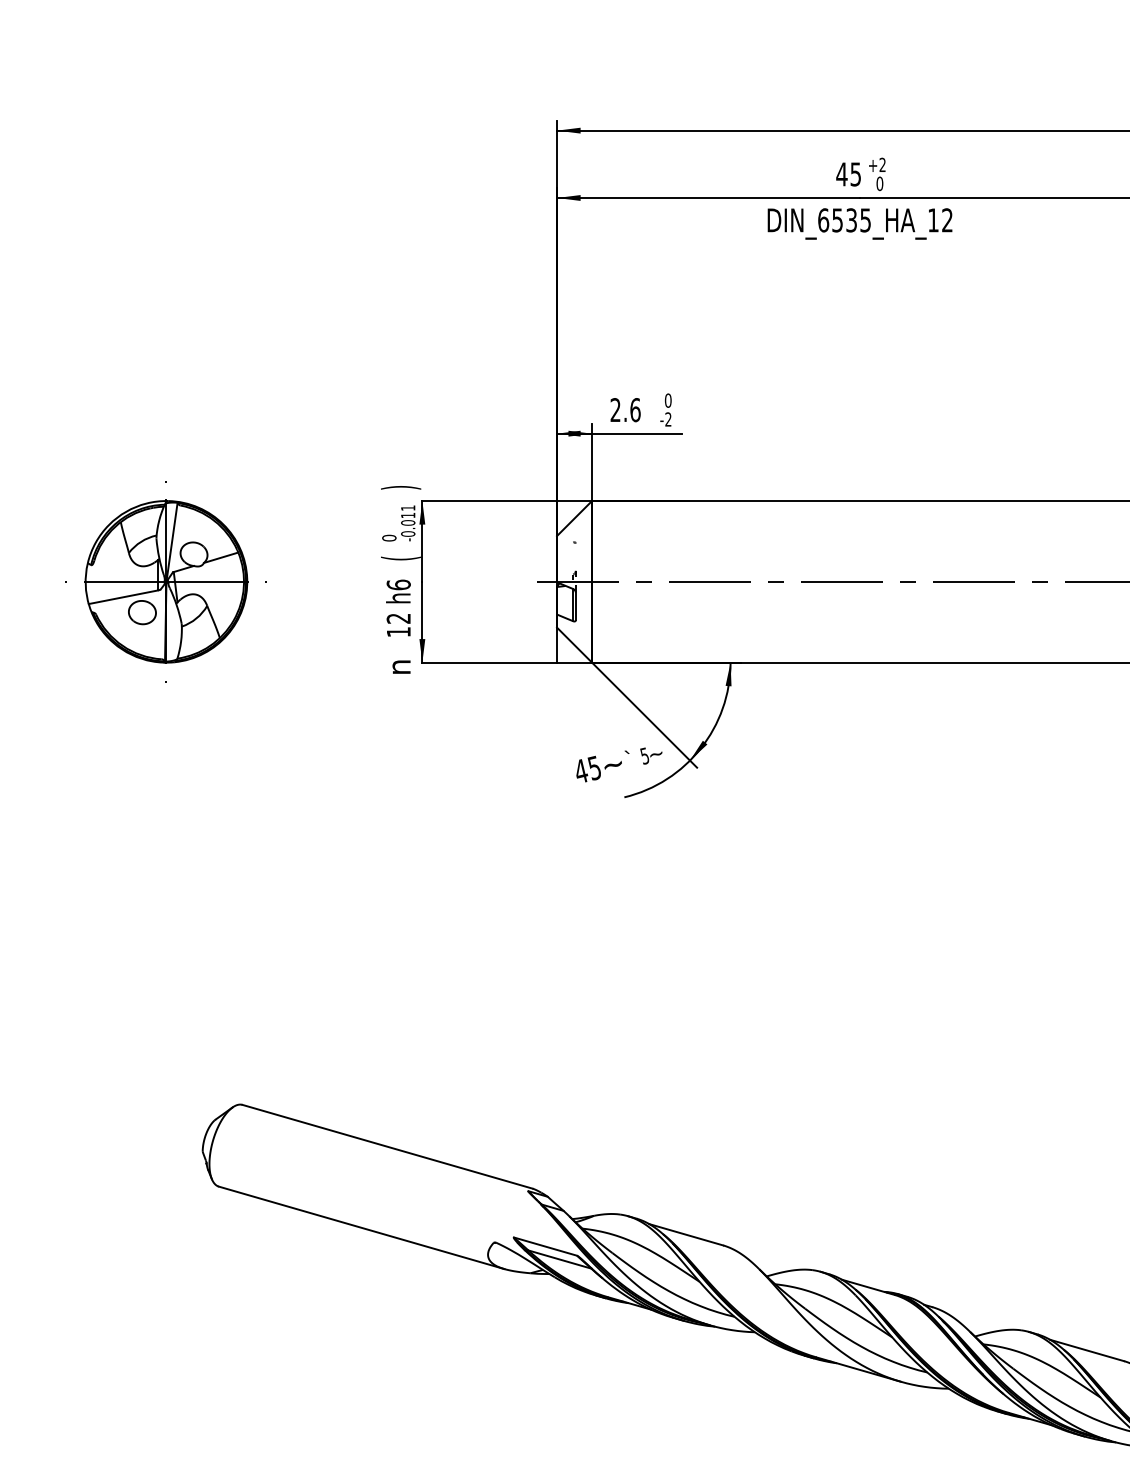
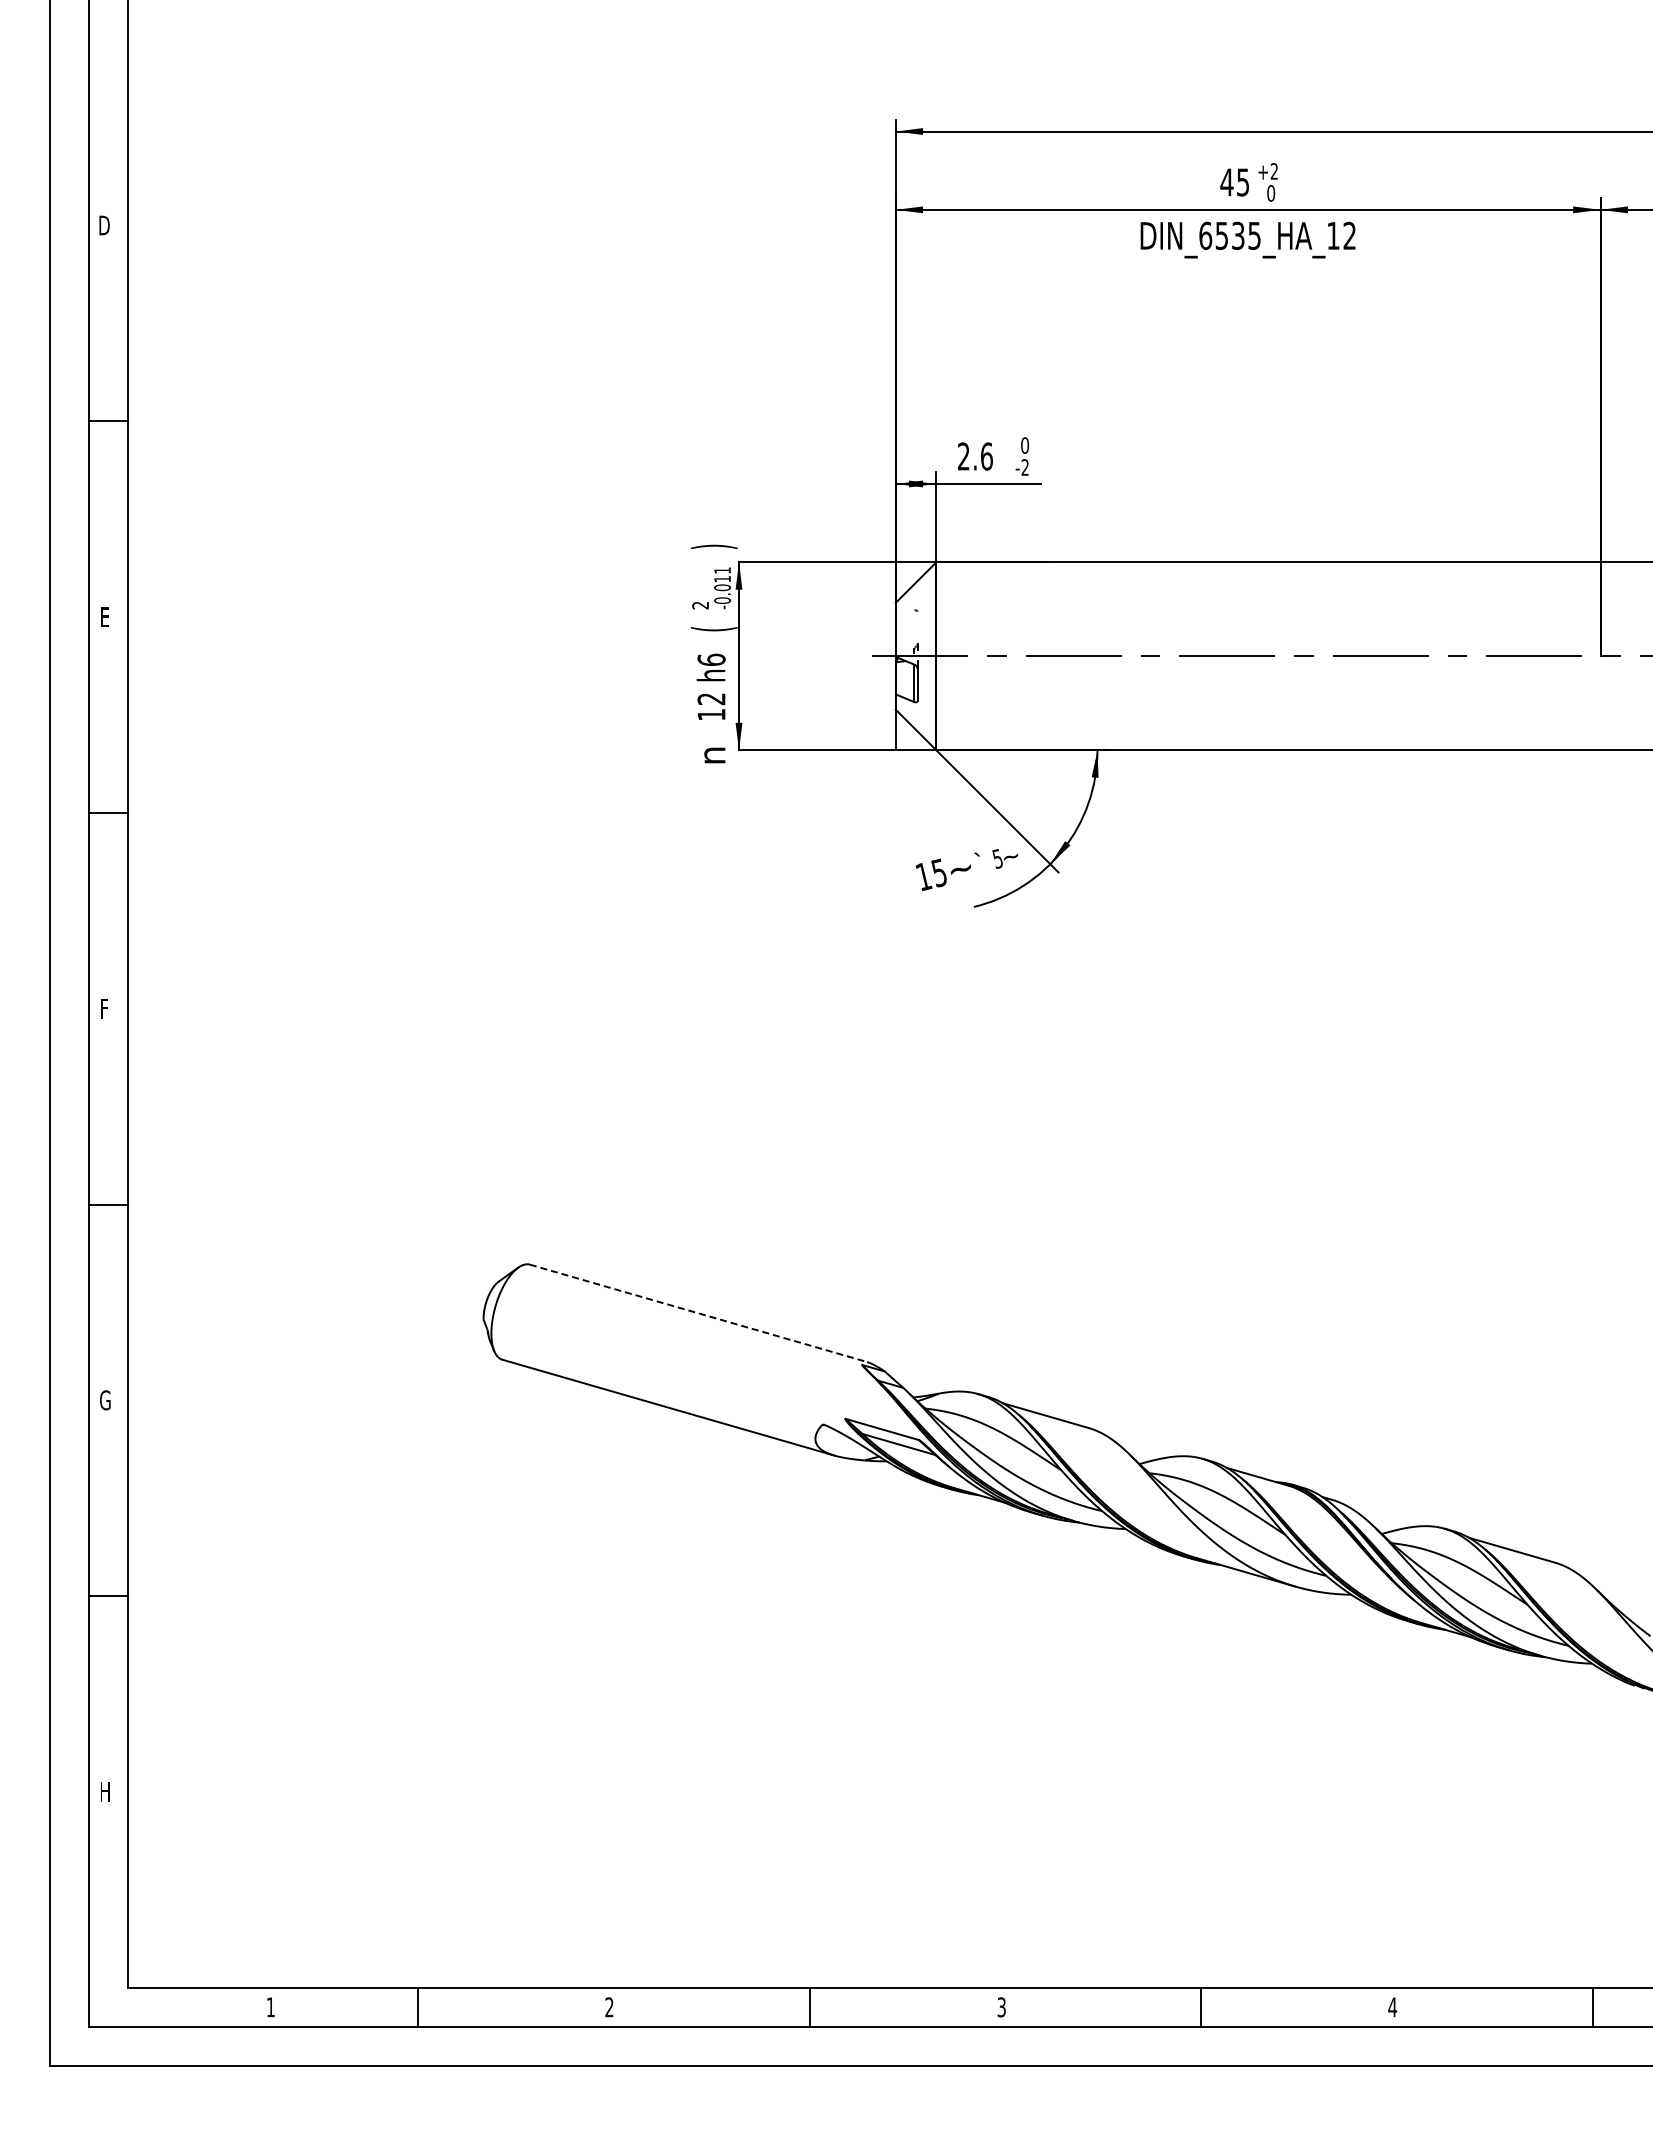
text: (389, 538) -> (700, 605), 0 -> 2
part: (166, 582) -> (441, 656), removed
text: (581, 771) -> (924, 876), 45 -> 15
line: (387, 1146) -> (698, 1313), solid -> dashed

